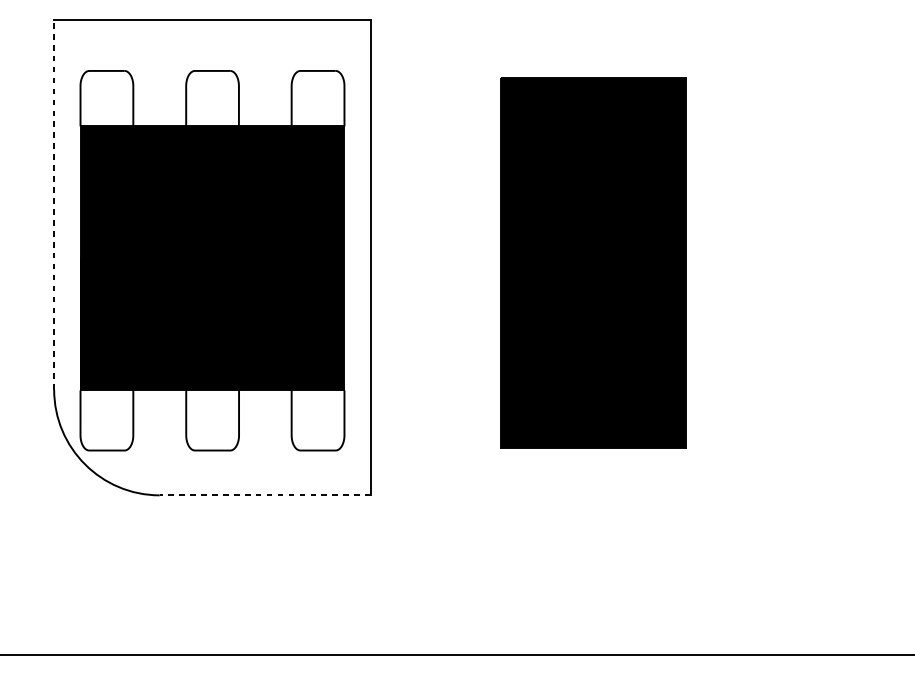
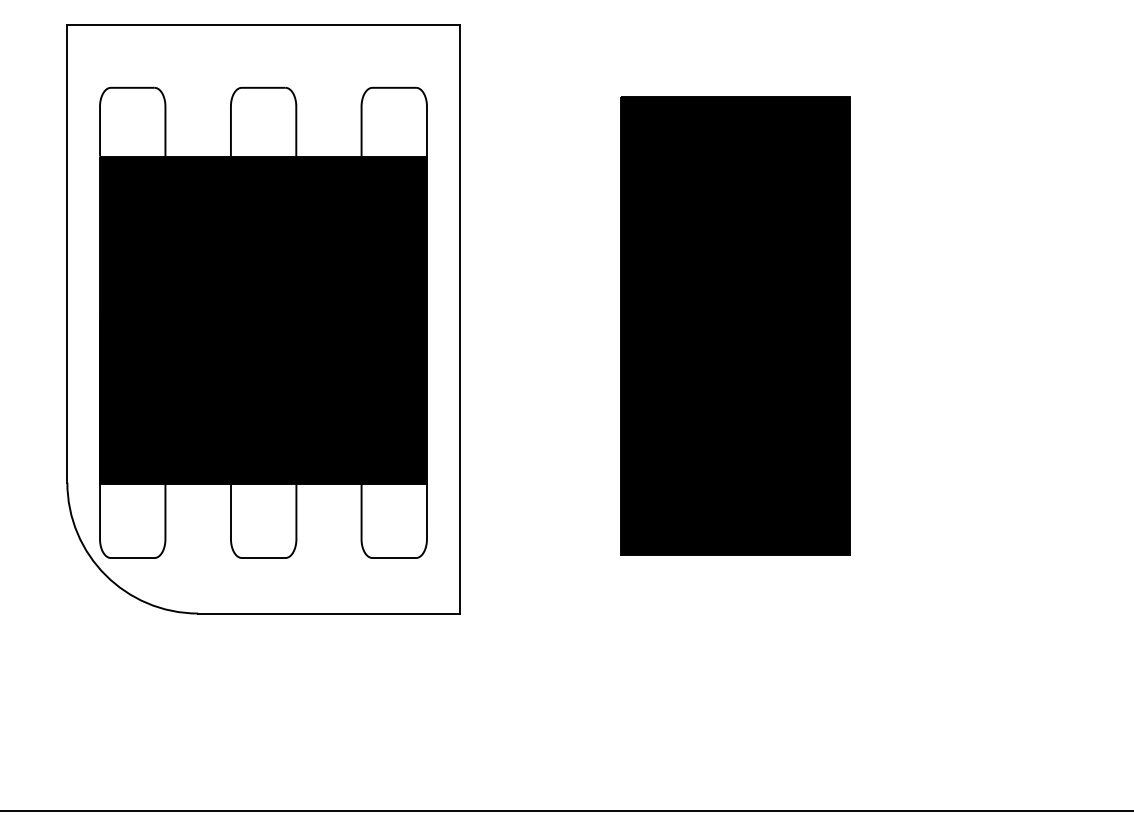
line: (54, 204) -> (67, 253), dashed -> solid
line: (264, 495) -> (328, 613), dashed -> solid

